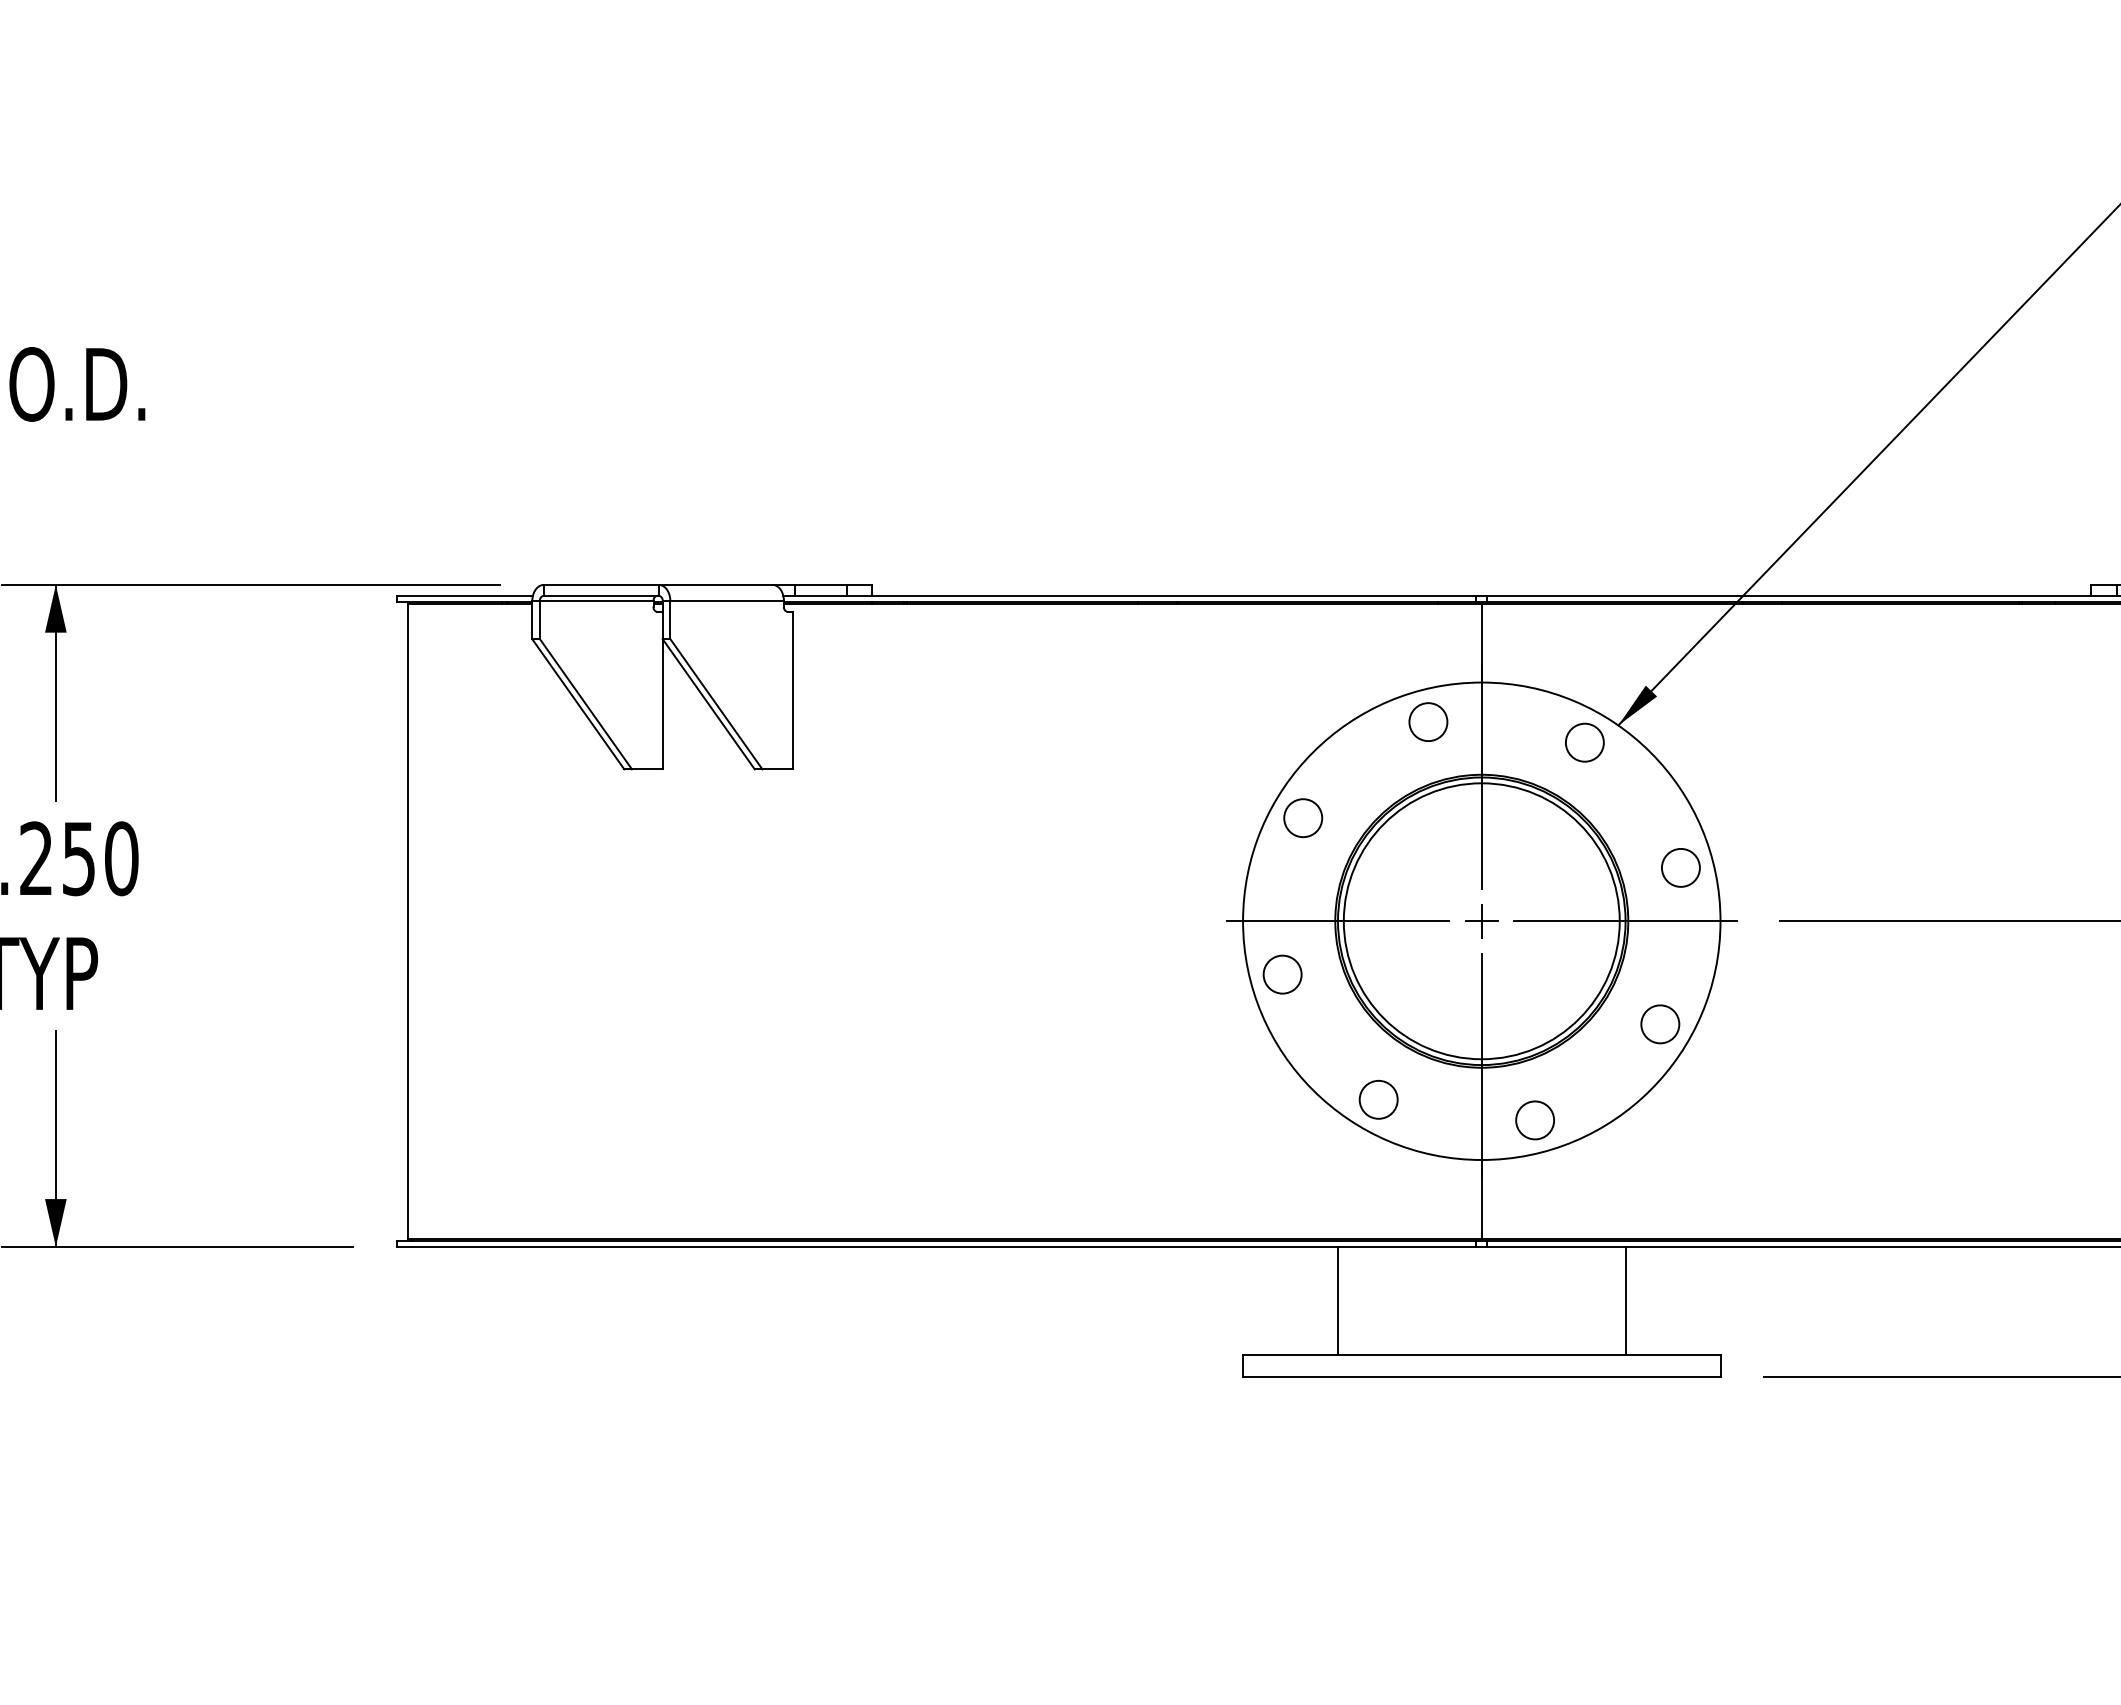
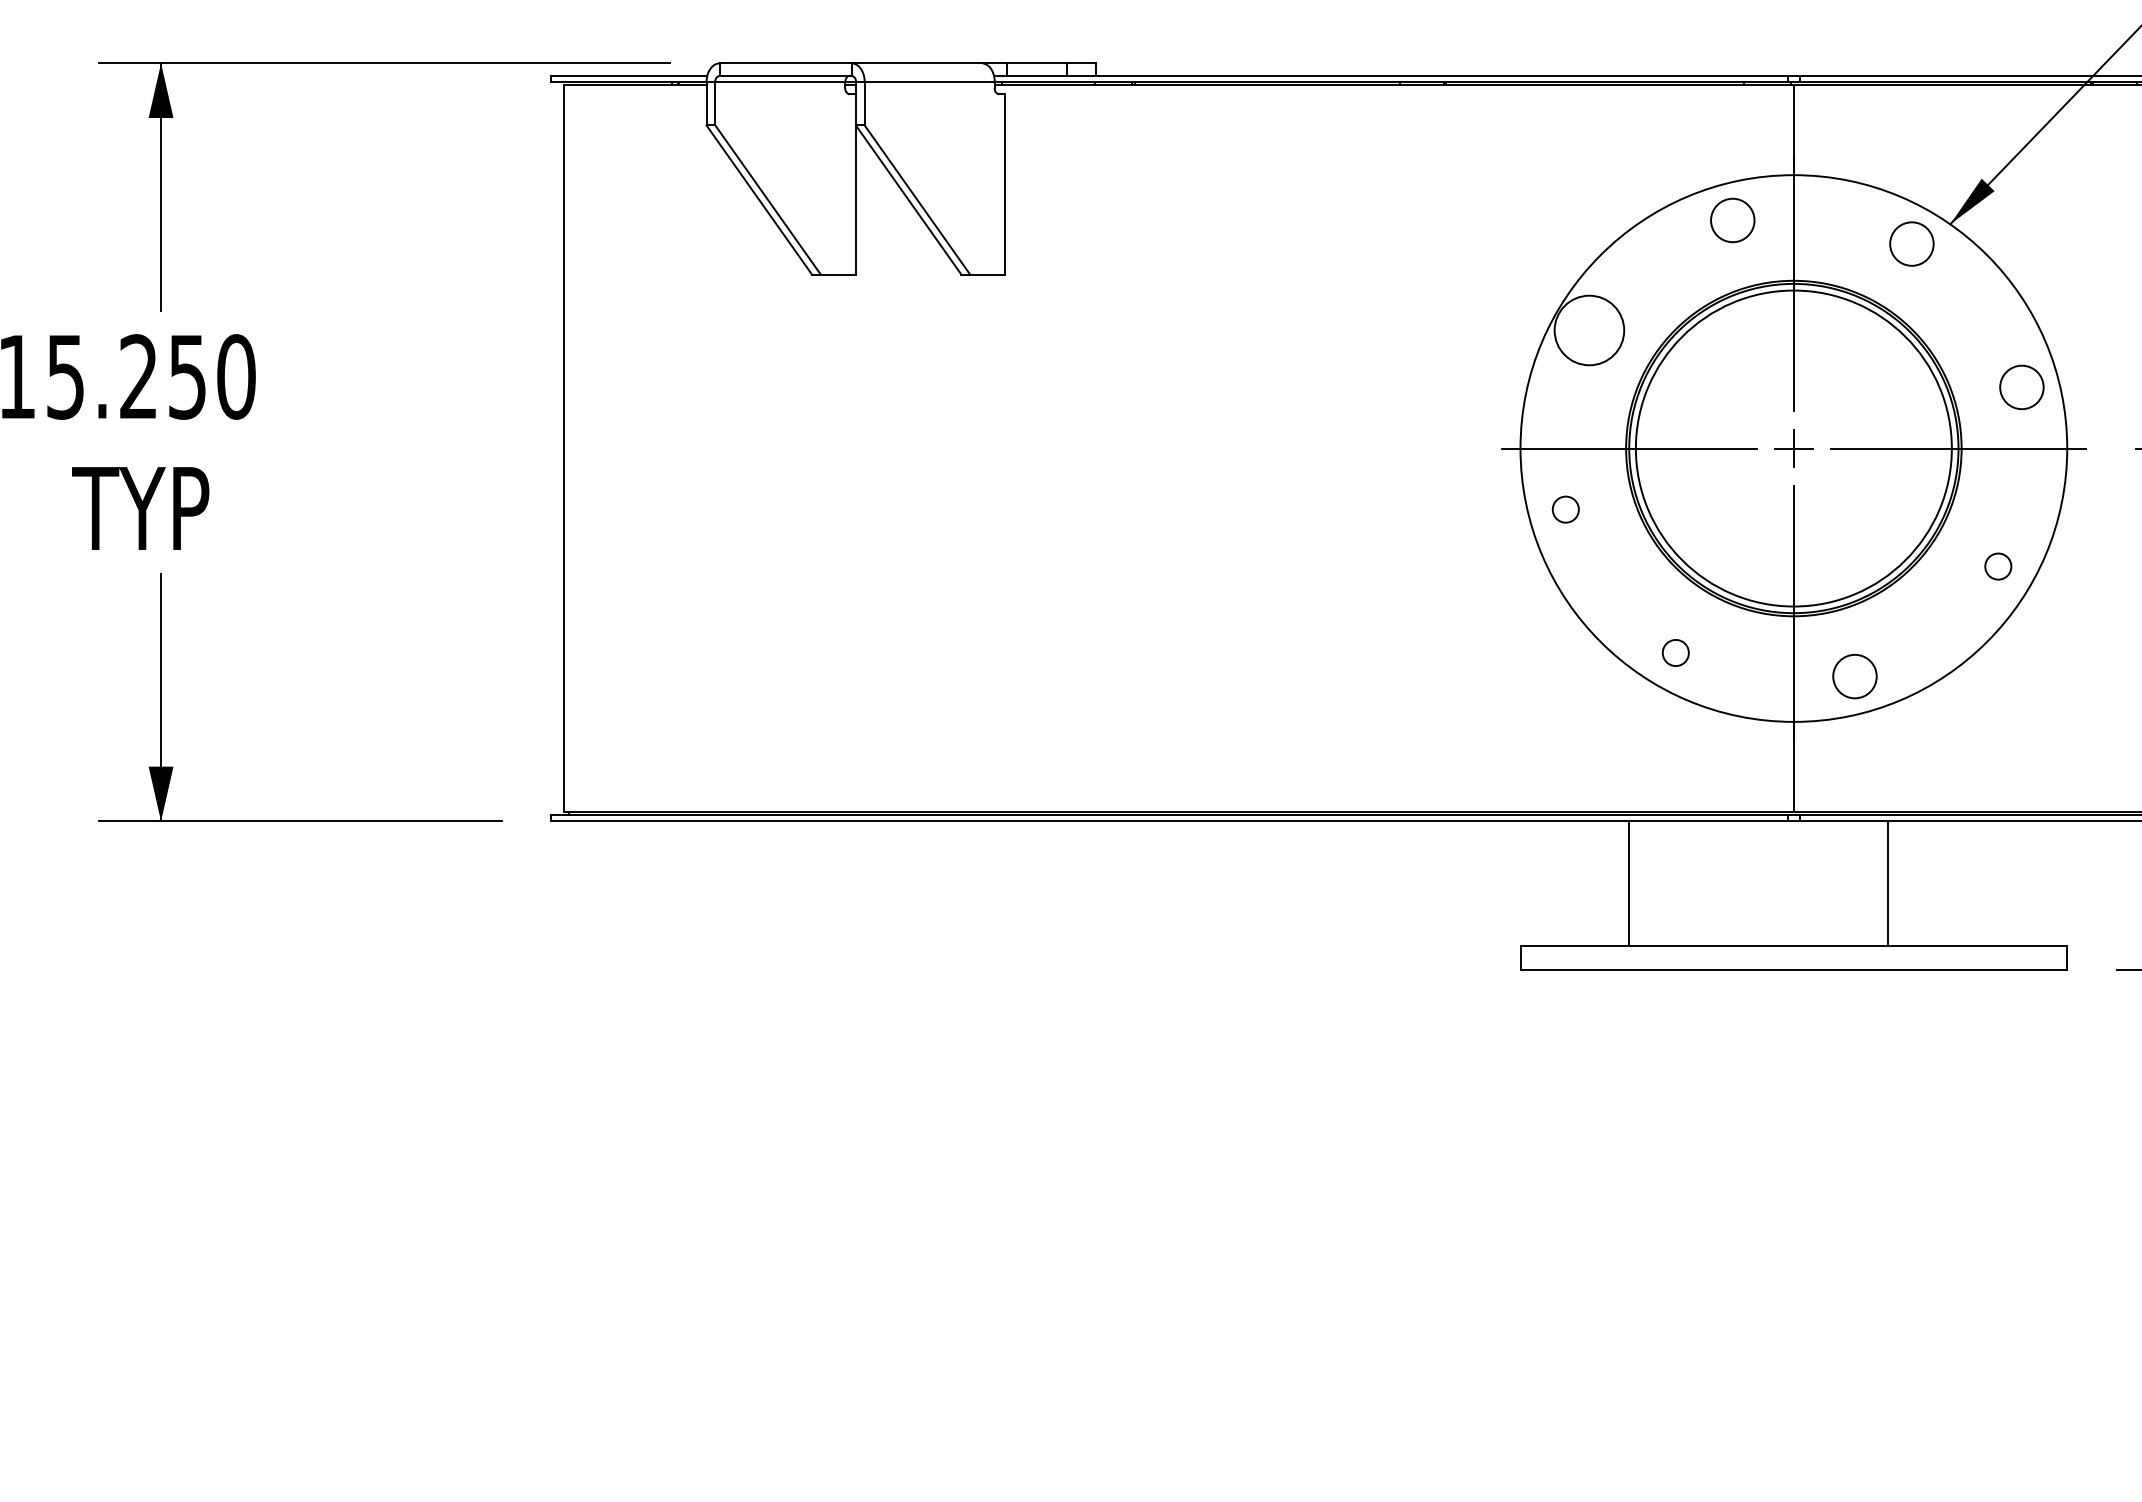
circle: (1303, 818) -> (1589, 330), size x1.6
circle: (1282, 974) -> (1565, 509), size x0.6
circle: (1660, 1024) -> (1998, 566), size x0.6
circle: (1378, 1099) -> (1675, 652), size x0.6
line: (1625, 1300) -> (1887, 882), moved

